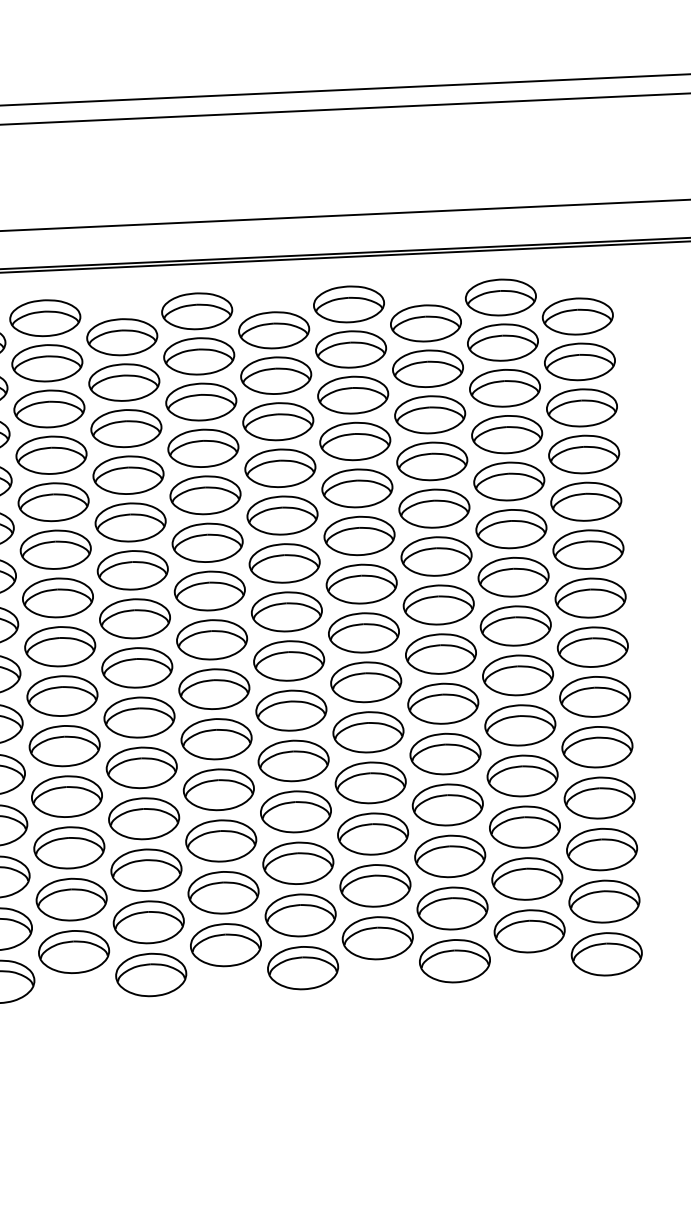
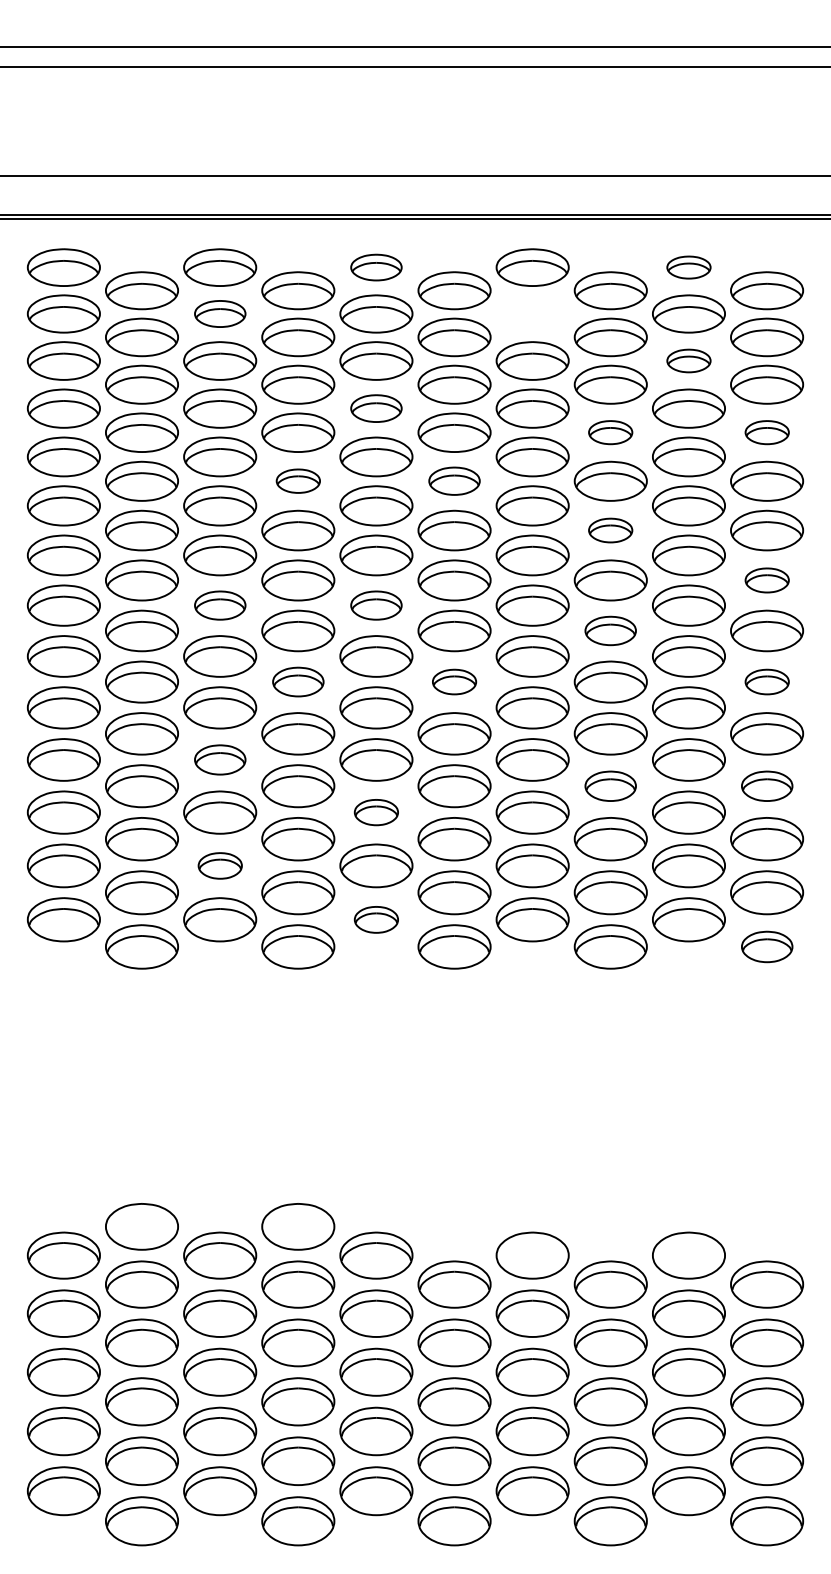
part: (500, 297) -> (688, 267), size x0.6
part: (197, 311) -> (376, 267), size x0.7
part: (350, 348) -> (532, 313), removed
part: (47, 362) -> (220, 313), size x0.7
part: (504, 387) -> (688, 360), size x0.6
part: (203, 448) -> (376, 408), size x0.7
part: (584, 454) -> (767, 432), size x0.6
part: (431, 461) -> (610, 432), size x0.6
part: (282, 514) -> (454, 480), size x0.7
part: (130, 521) -> (298, 480), size x0.6
part: (436, 556) -> (610, 530), size x0.6
part: (591, 598) -> (767, 580), size x0.6
part: (212, 639) -> (376, 605), size x0.7
part: (60, 646) -> (220, 605), size x0.7
part: (440, 653) -> (610, 630), size x0.7
part: (595, 696) -> (767, 681), size x0.6
part: (291, 710) -> (454, 681), size x0.6
part: (139, 716) -> (298, 681), size x0.7
part: (67, 796) -> (220, 759), size x0.7
part: (600, 798) -> (767, 786), size x0.7
part: (447, 805) -> (610, 786), size x0.7
part: (221, 840) -> (376, 812), size x0.6
part: (72, 899) -> (220, 865), size x0.6
part: (226, 944) -> (376, 919), size x0.6
part: (607, 953) -> (767, 946), size x0.7

